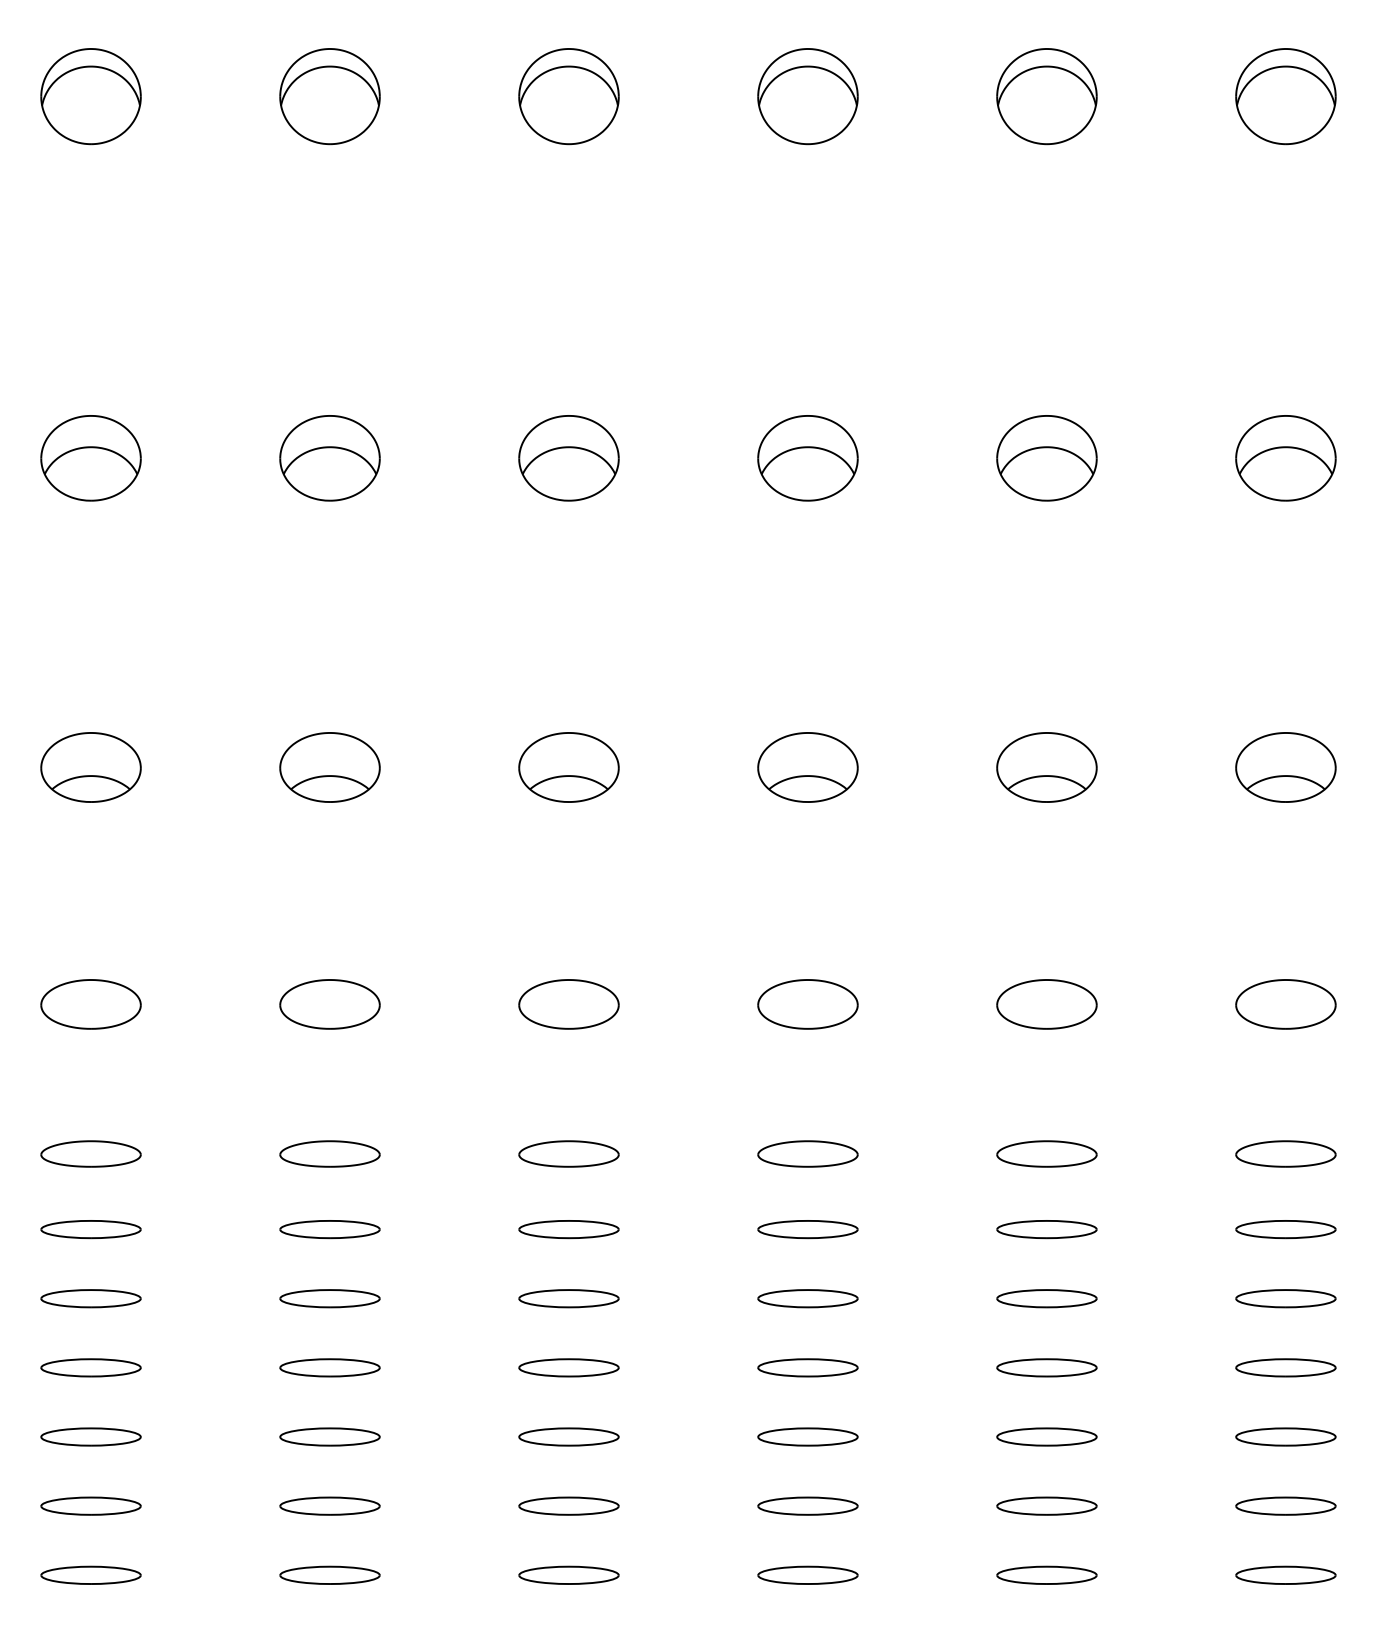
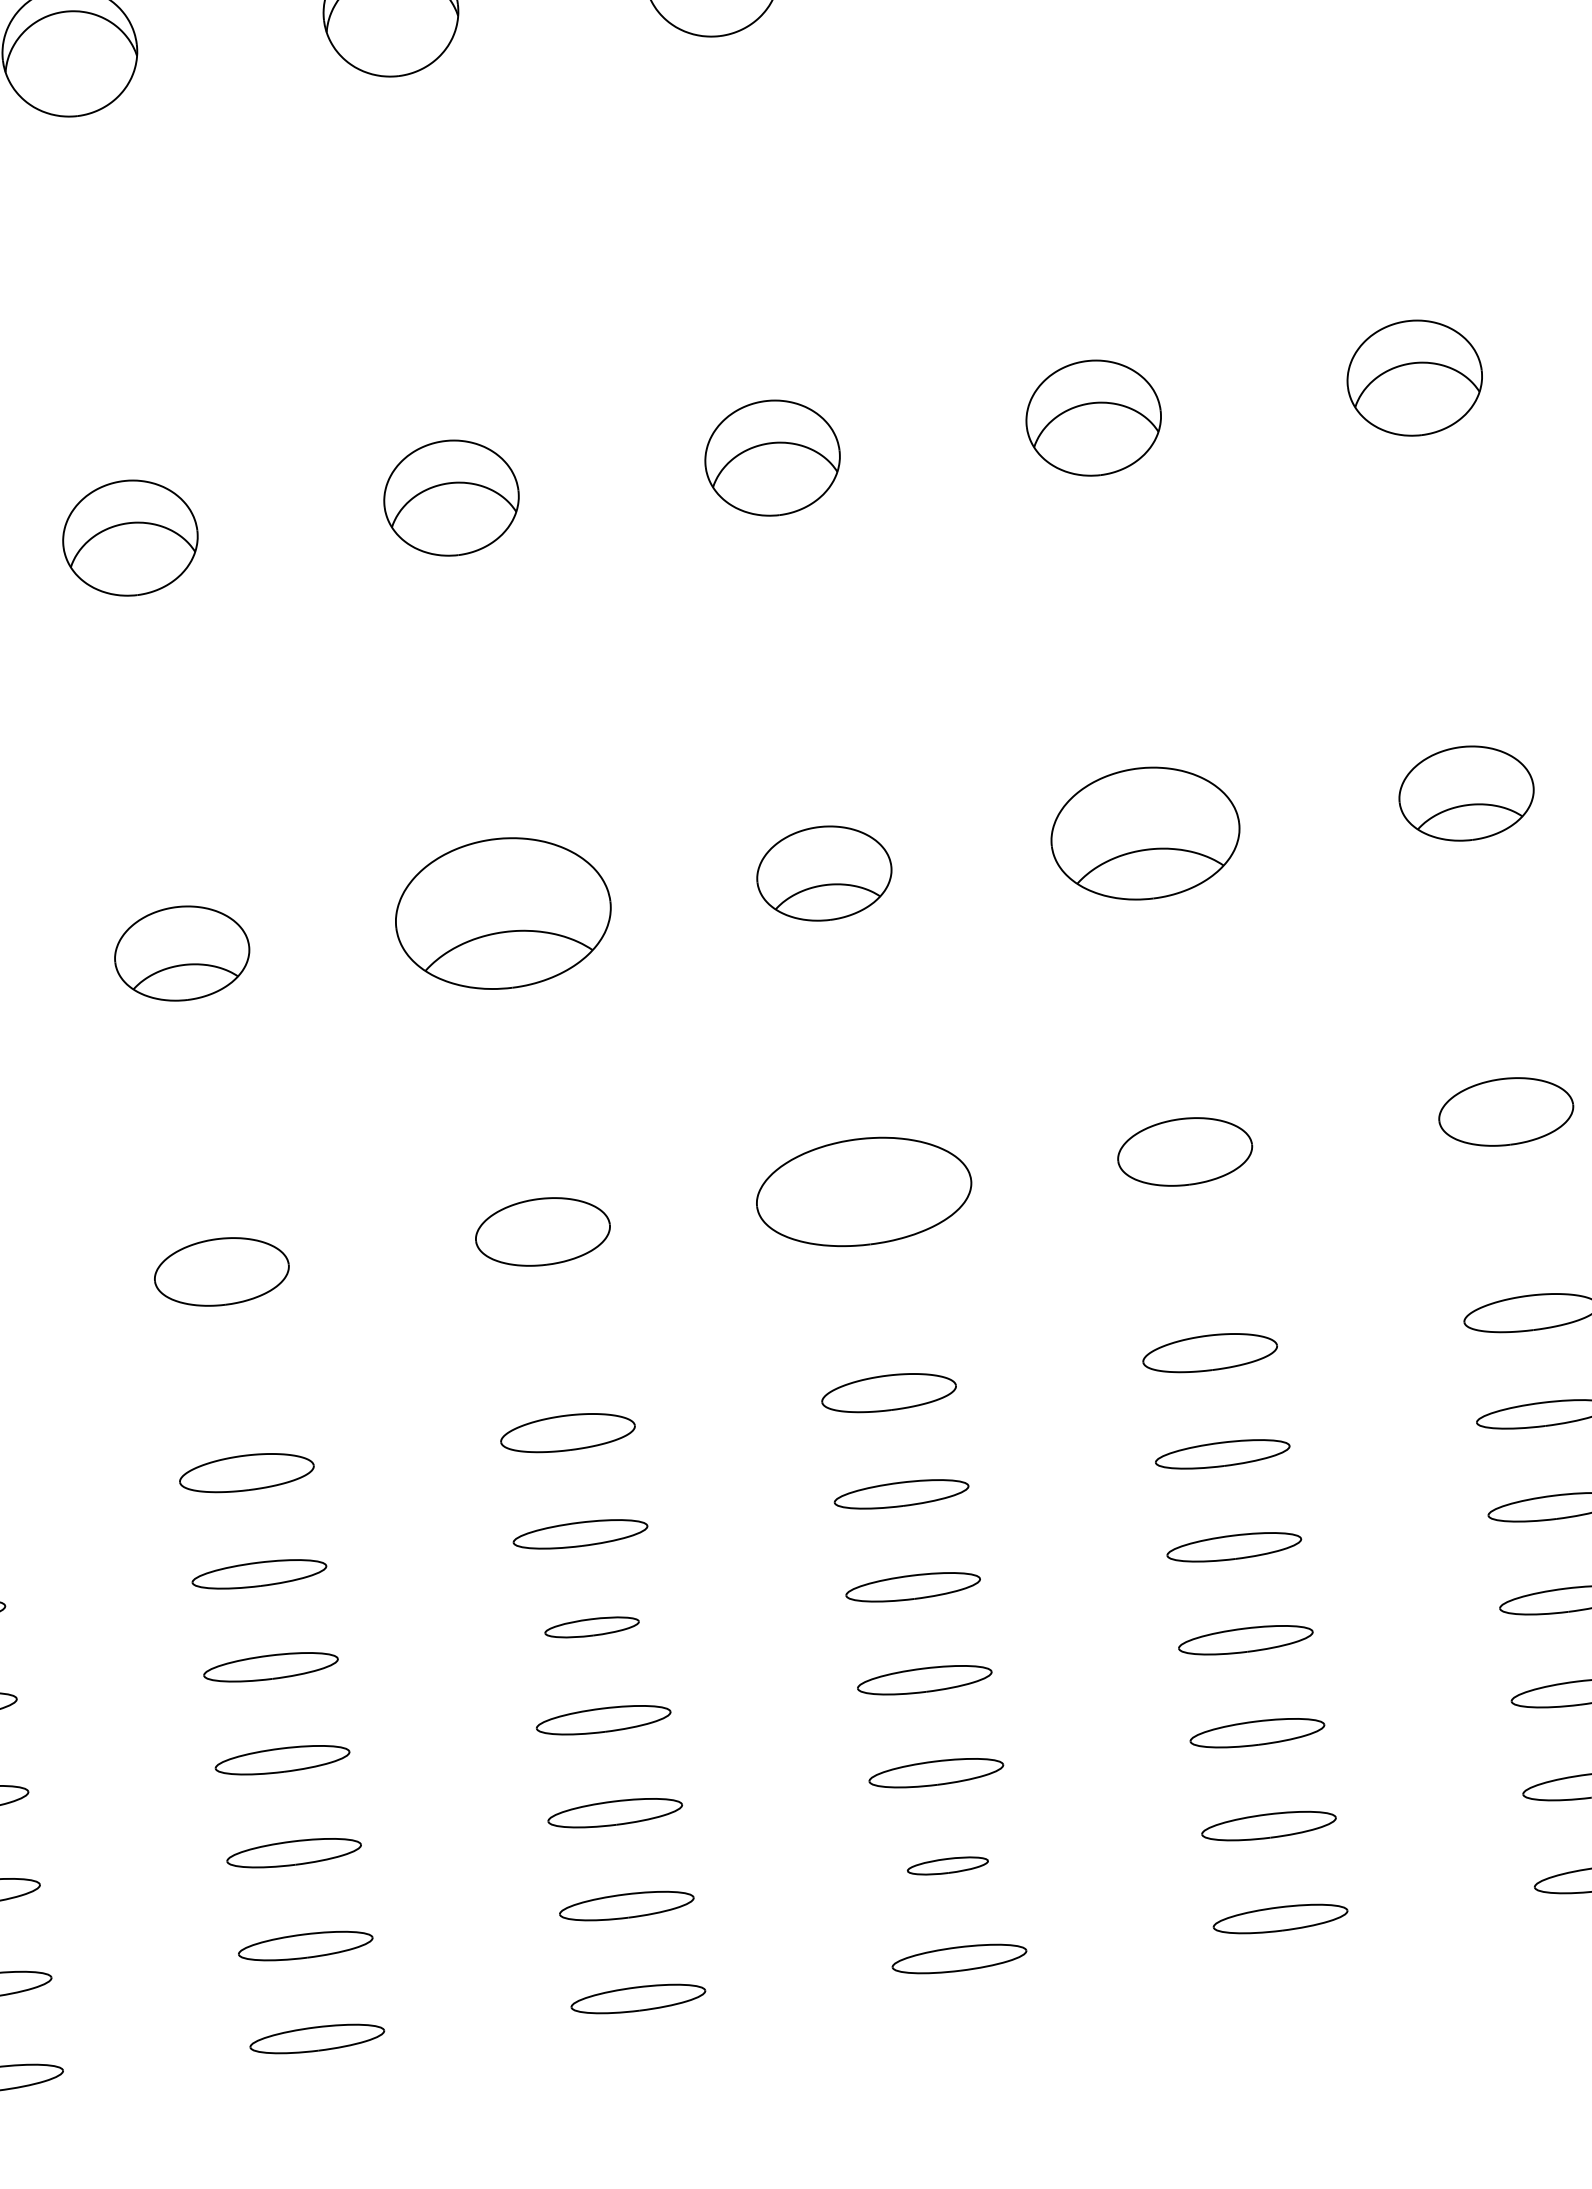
part: (568, 767) -> (502, 913), size x1.6
part: (1046, 767) -> (1144, 833), size x1.4
part: (807, 1004) -> (863, 1192), size x1.6
part: (568, 1298) -> (591, 1627), size x0.7
part: (807, 1505) -> (947, 1865), size x0.6

